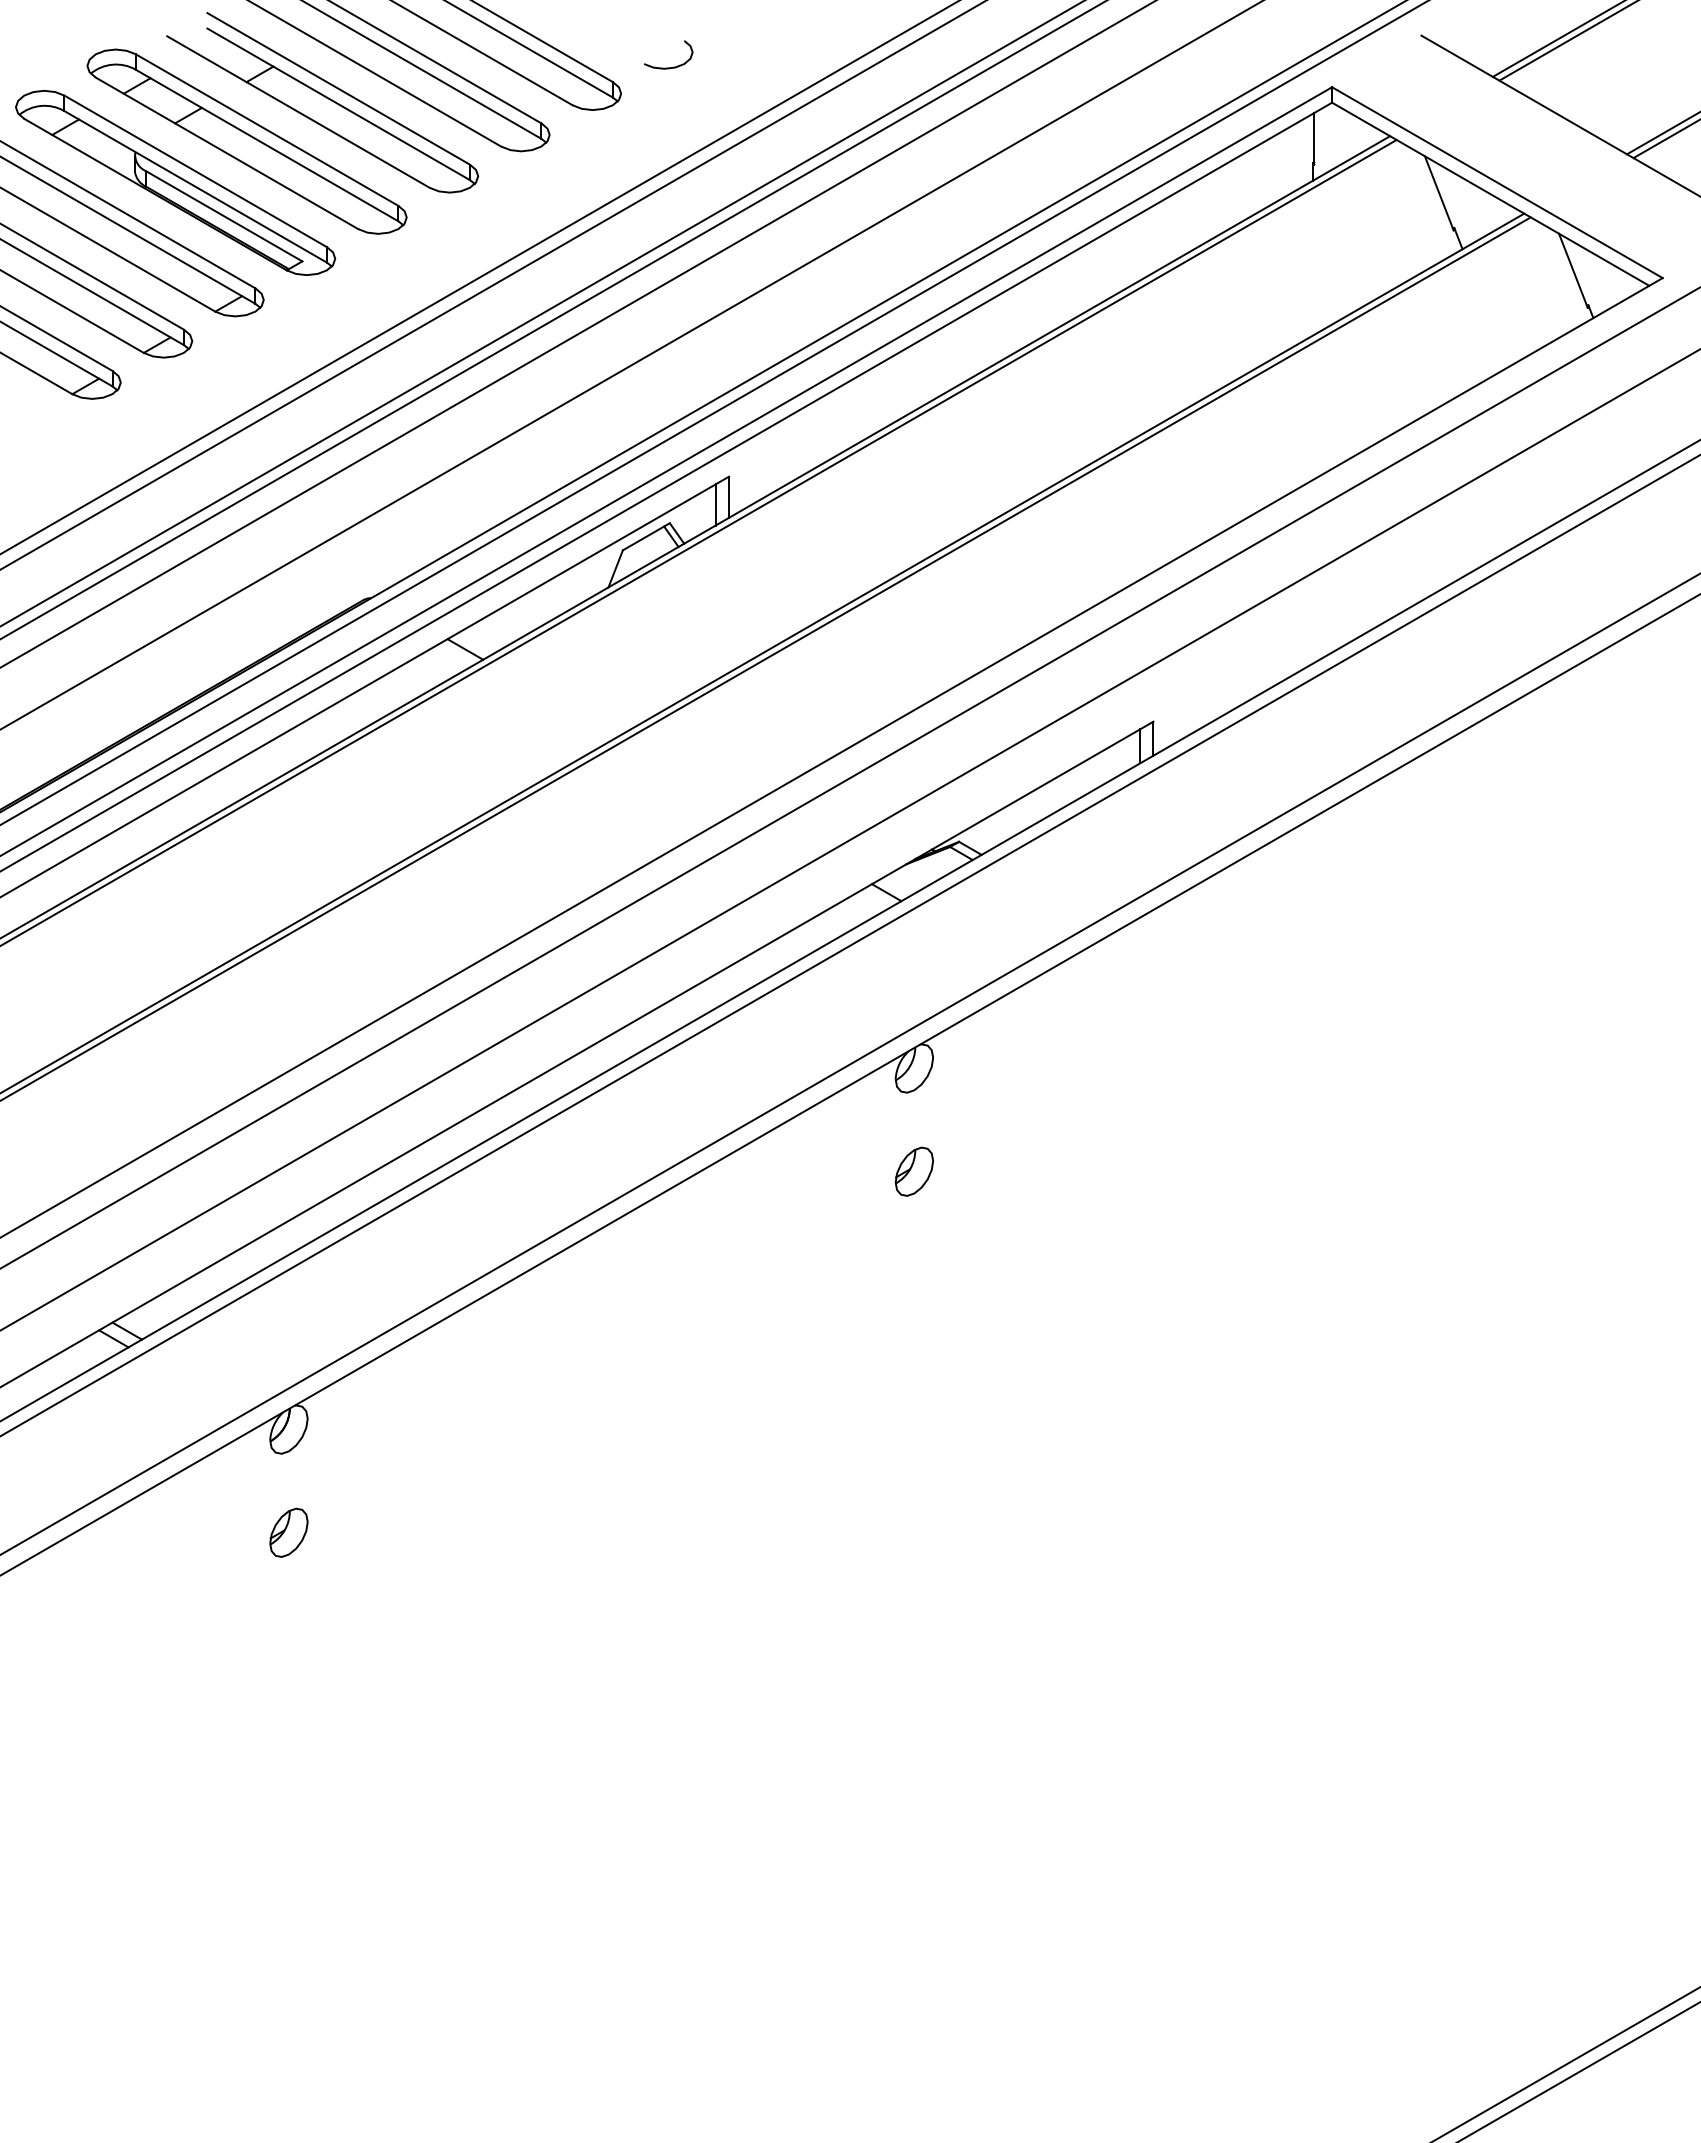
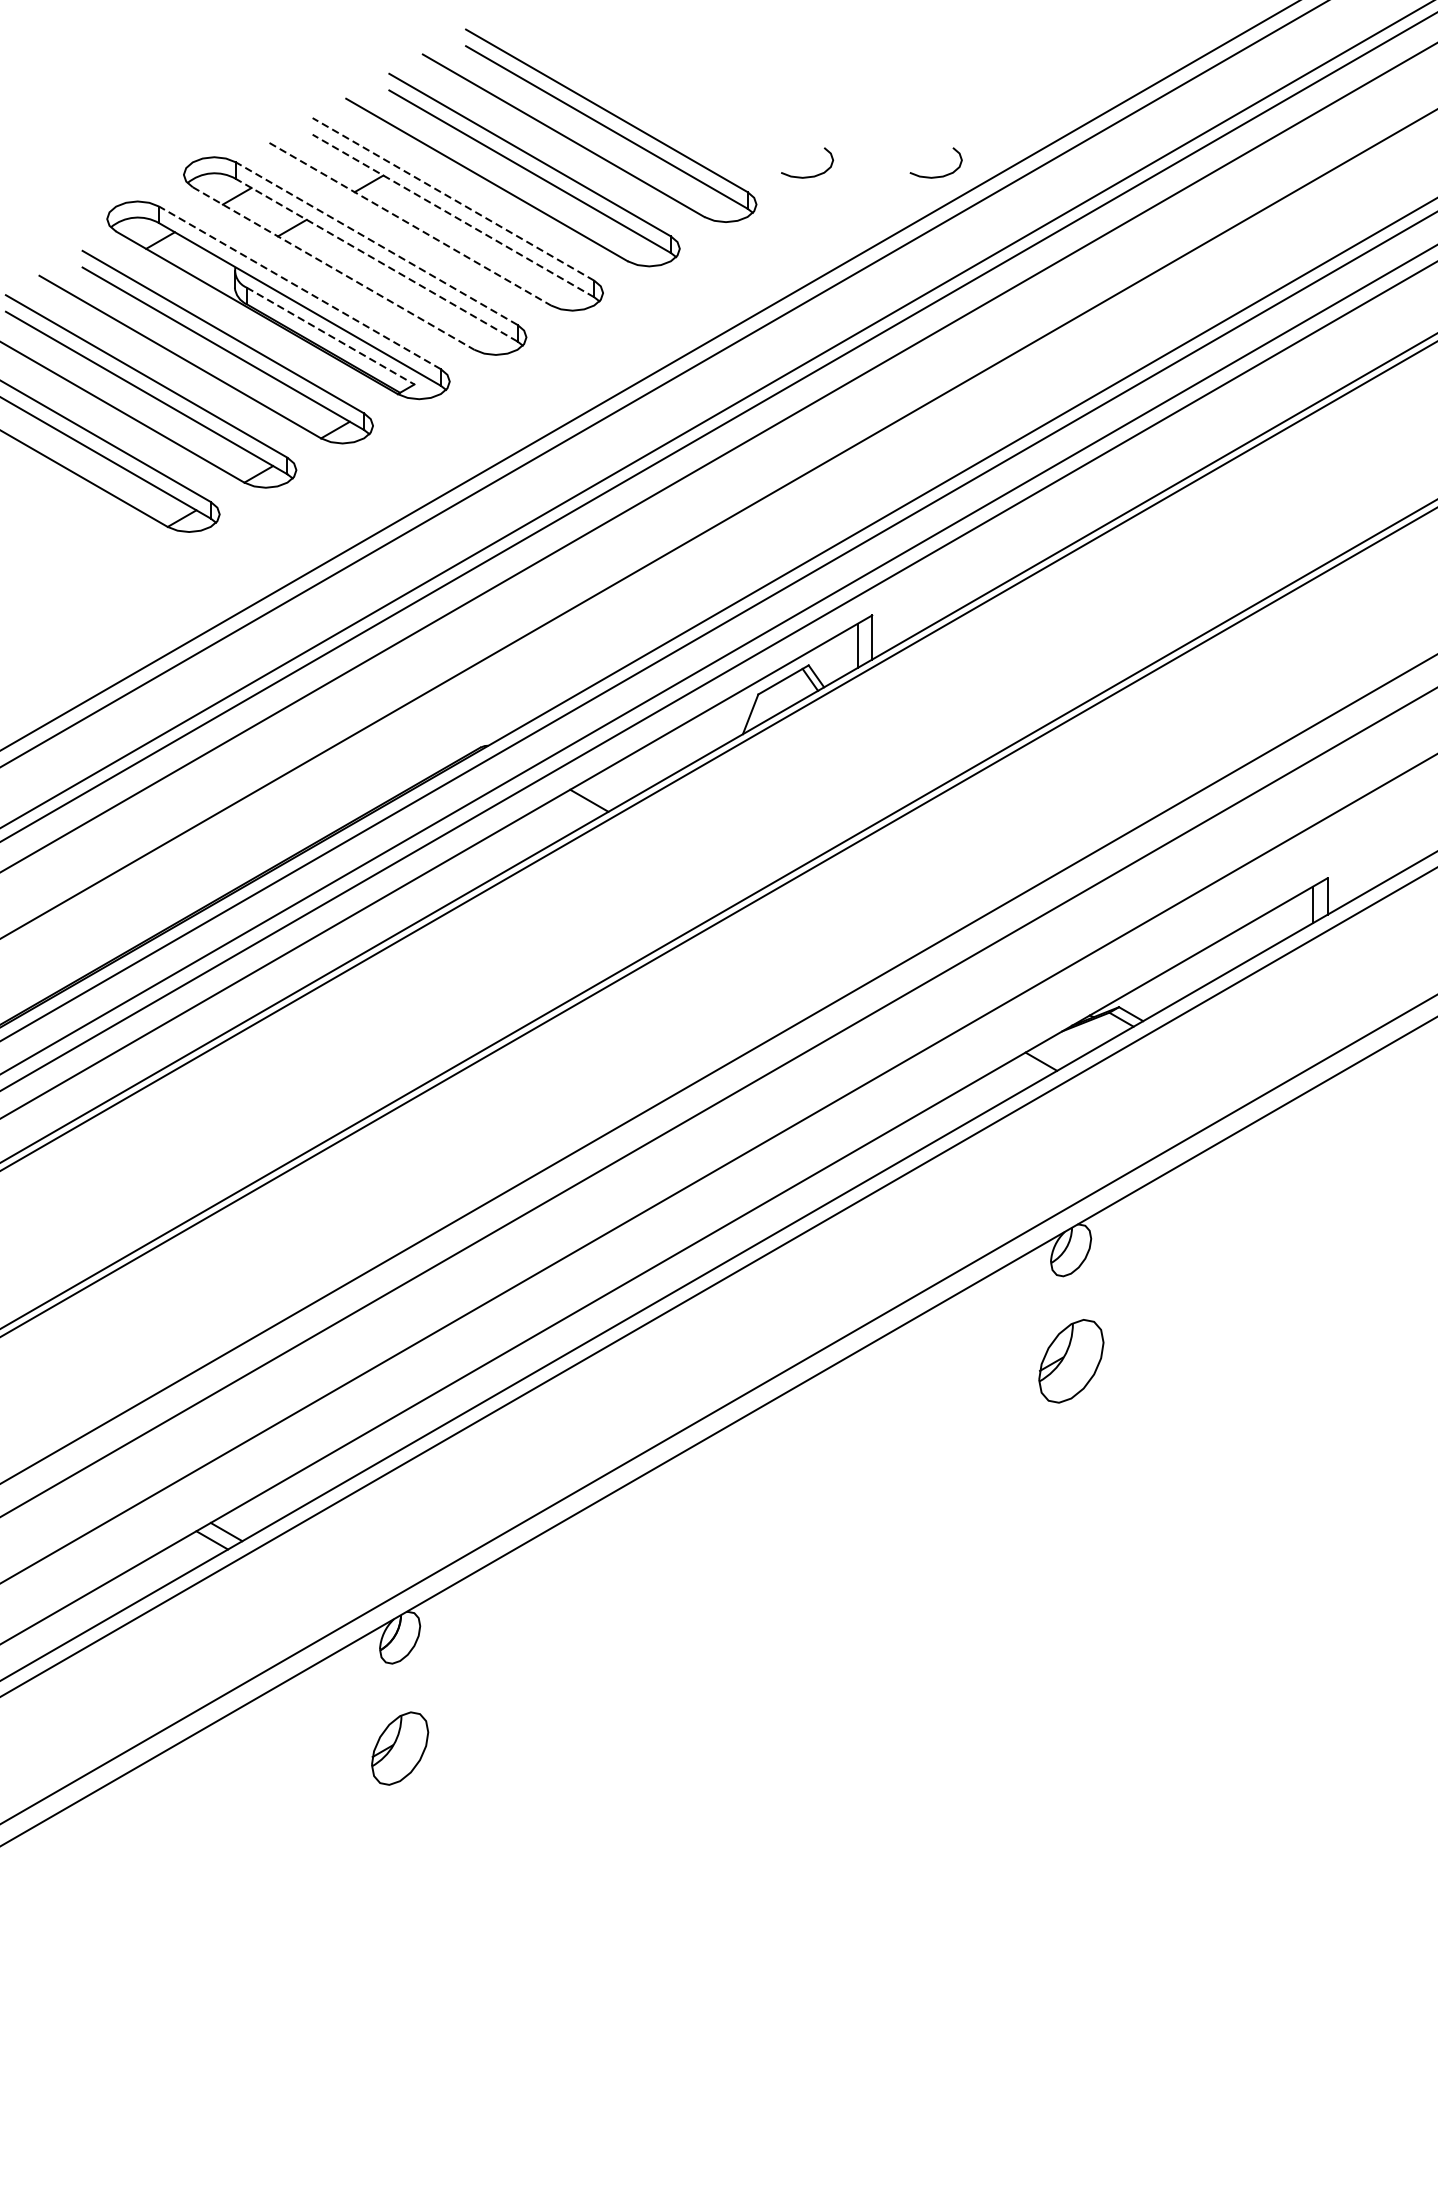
curve: (793, 66) -> (941, 175), added
line: (338, 88) -> (453, 198), solid -> dashed
line: (338, 104) -> (453, 216), solid -> dashed
line: (298, 112) -> (410, 224), solid -> dashed
line: (267, 130) -> (377, 244), solid -> dashed
line: (267, 145) -> (377, 260), solid -> dashed
line: (226, 153) -> (333, 268), solid -> dashed
line: (195, 171) -> (299, 288), solid -> dashed
line: (224, 216) -> (330, 336), solid -> dashed
part: (913, 1171) -> (1070, 1360), size x1.6
part: (288, 1532) -> (399, 1748), size x1.4

